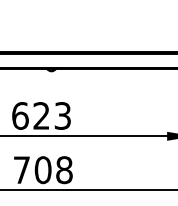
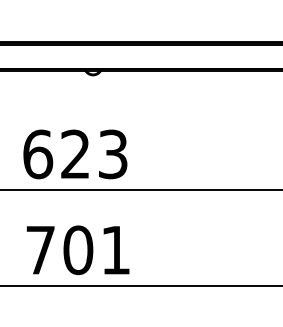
text: (64, 170) -> (116, 250), 708 -> 701

